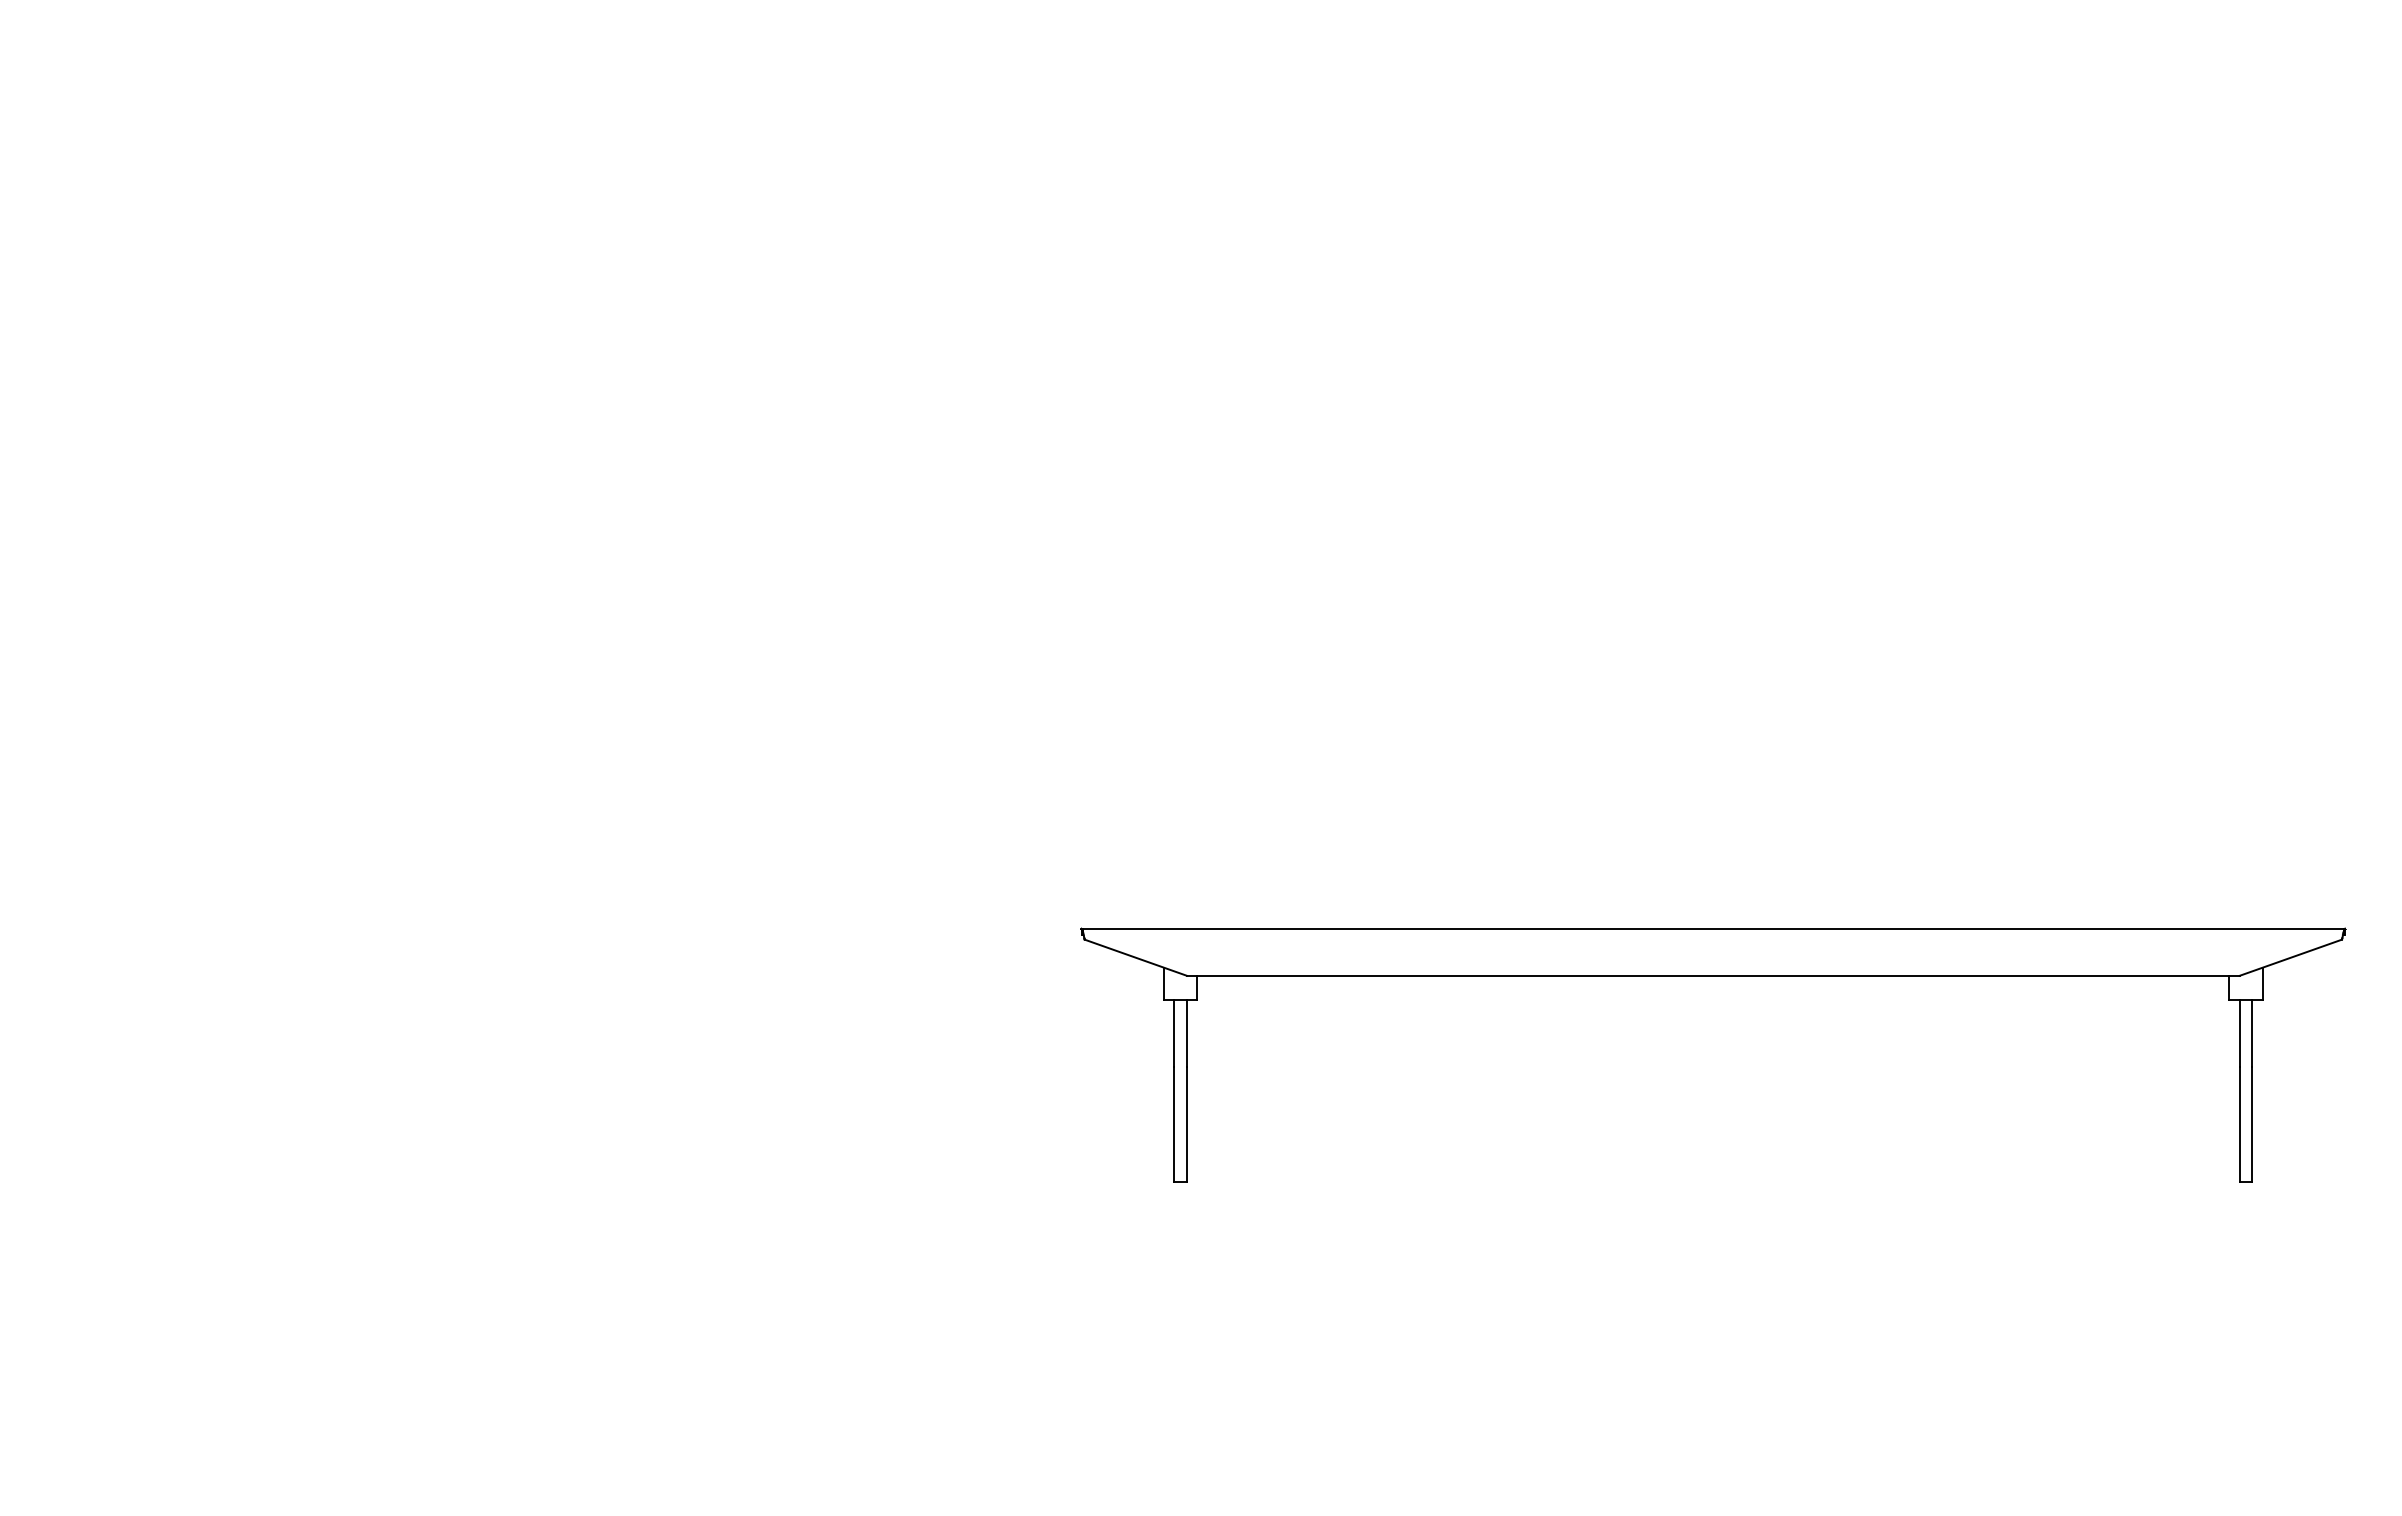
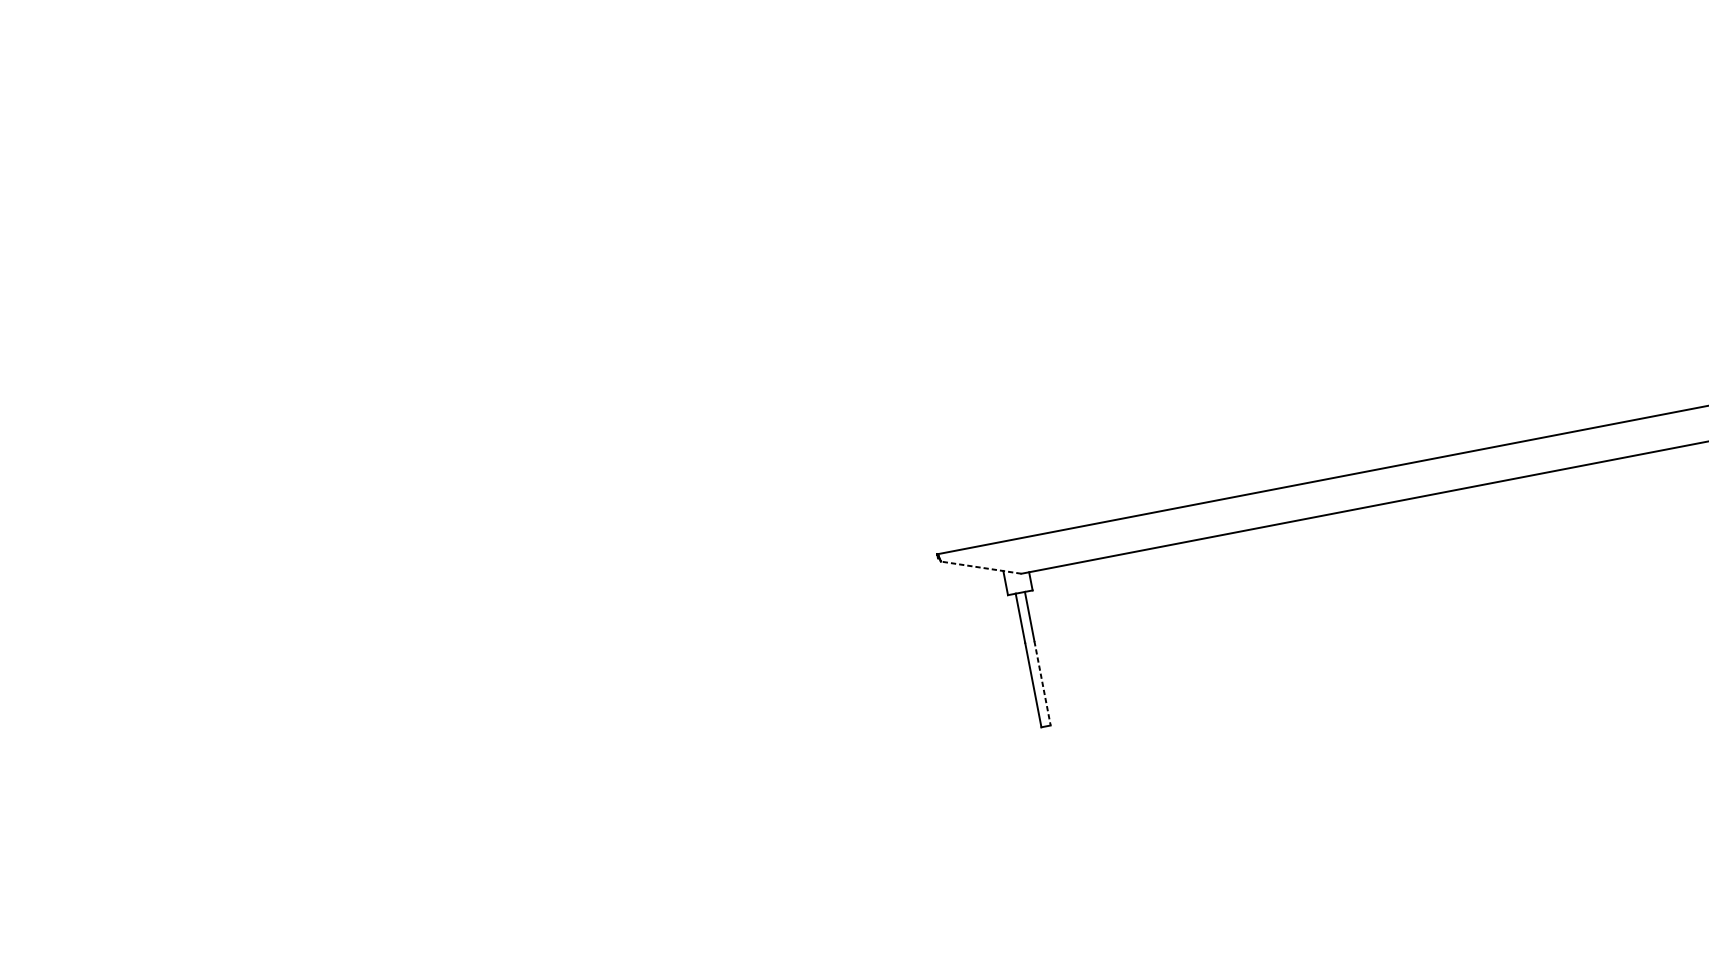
line: (1135, 957) -> (980, 567), solid -> dashed
line: (1186, 1125) -> (1042, 684), solid -> dashed

